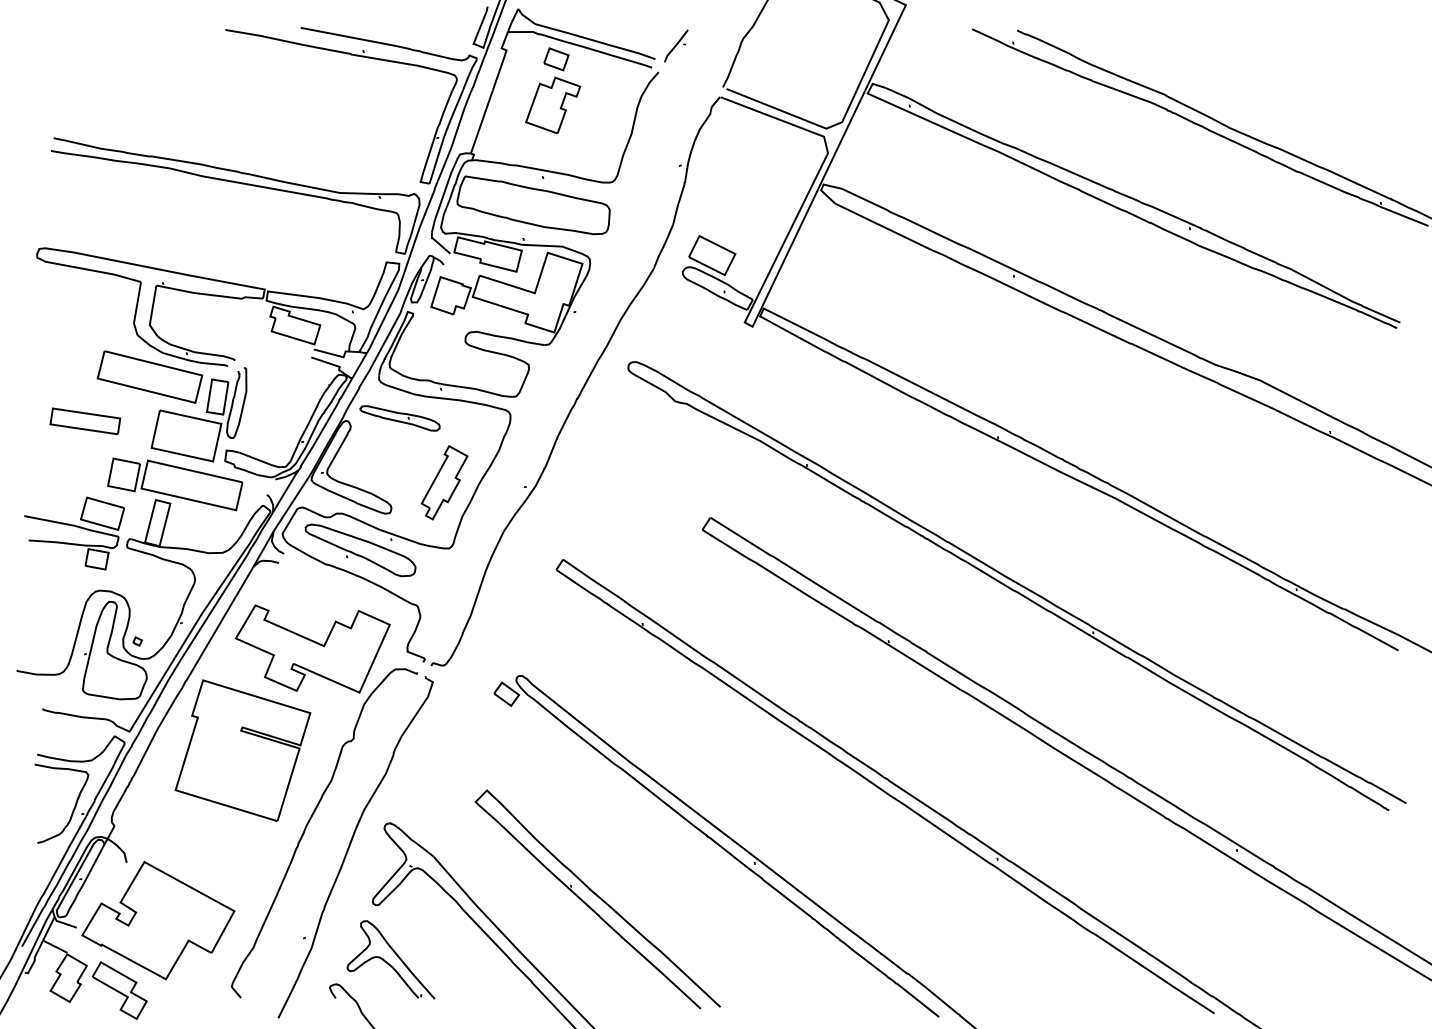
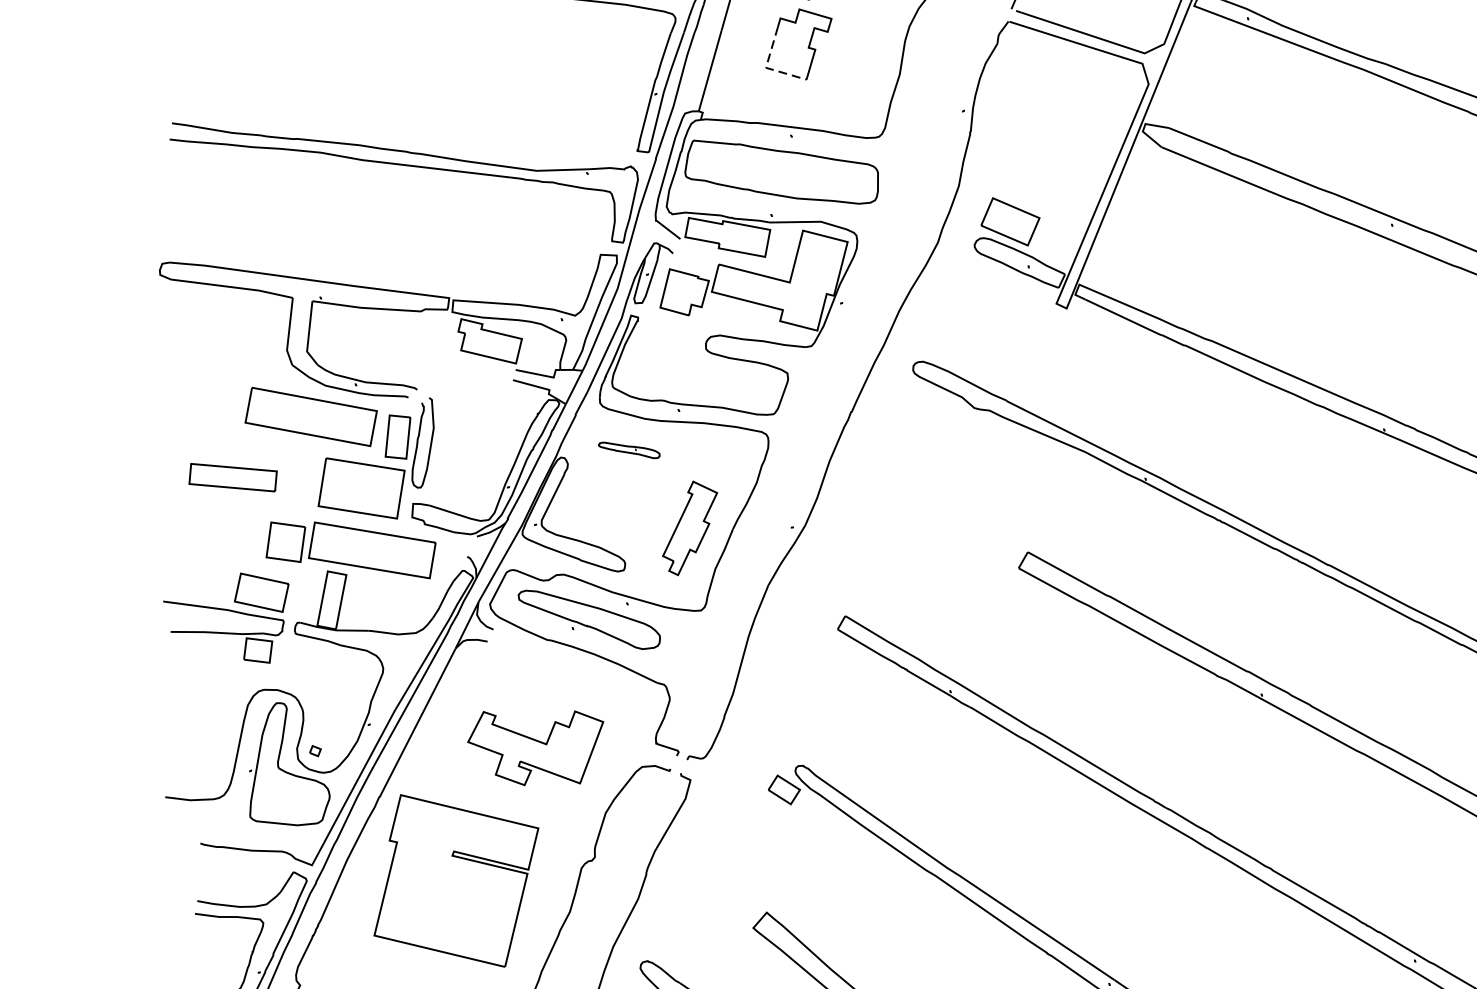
line: (526, 122) -> (766, 68), solid -> dashed
part: (399, 418) -> (628, 450), size x0.6
part: (312, 648) -> (536, 746), size x0.7

